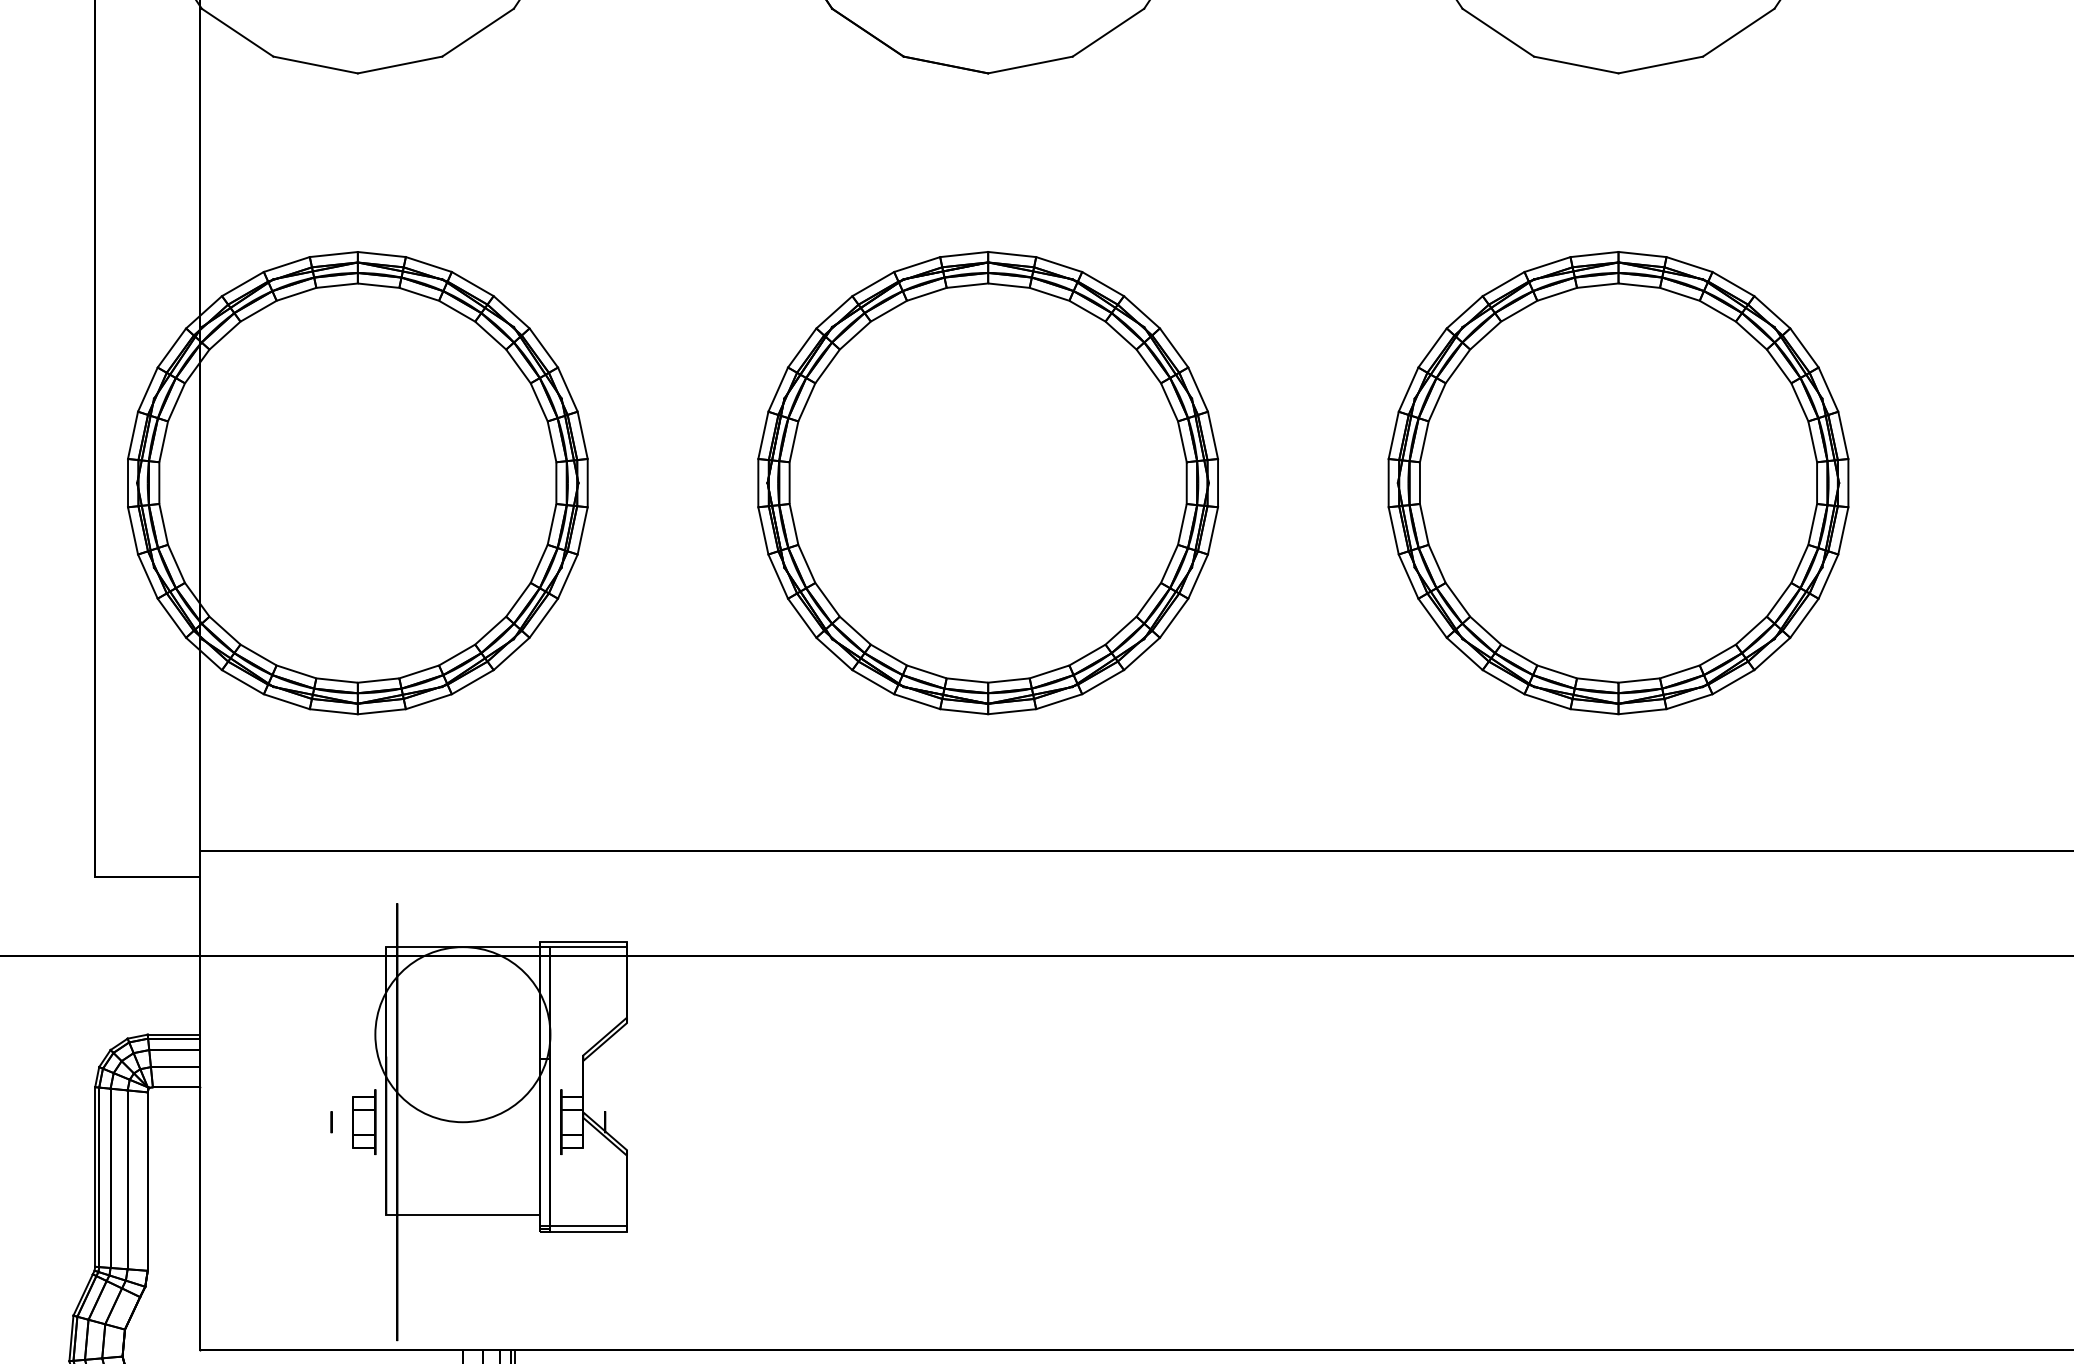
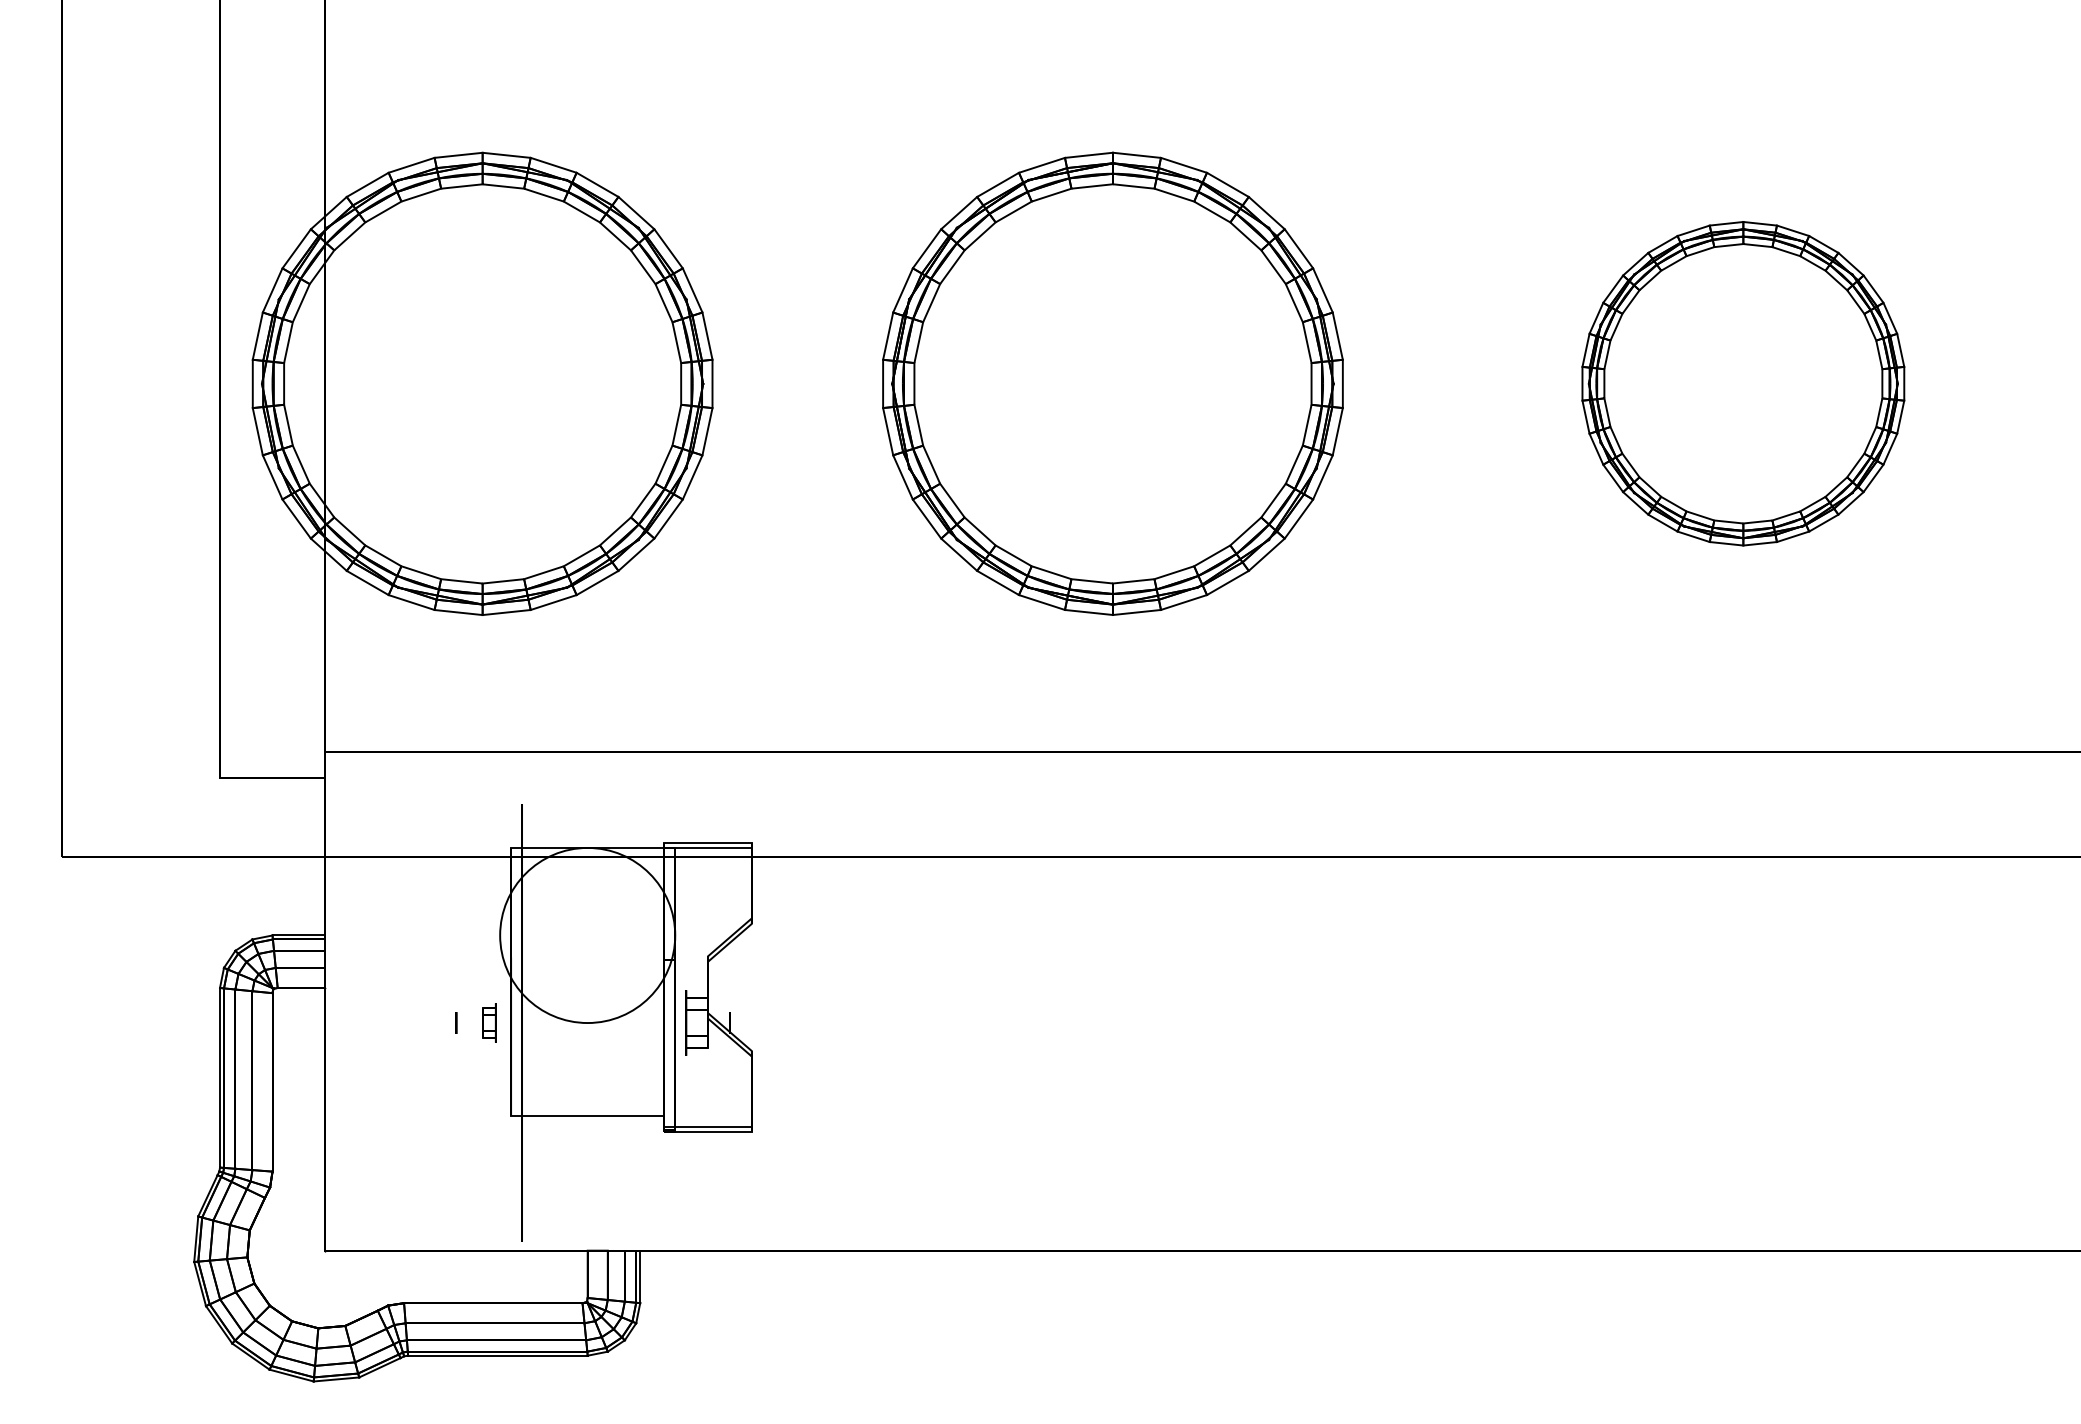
part: (1618, 482) -> (1743, 383), size x0.7
part: (364, 1121) -> (489, 1022), size x0.6

